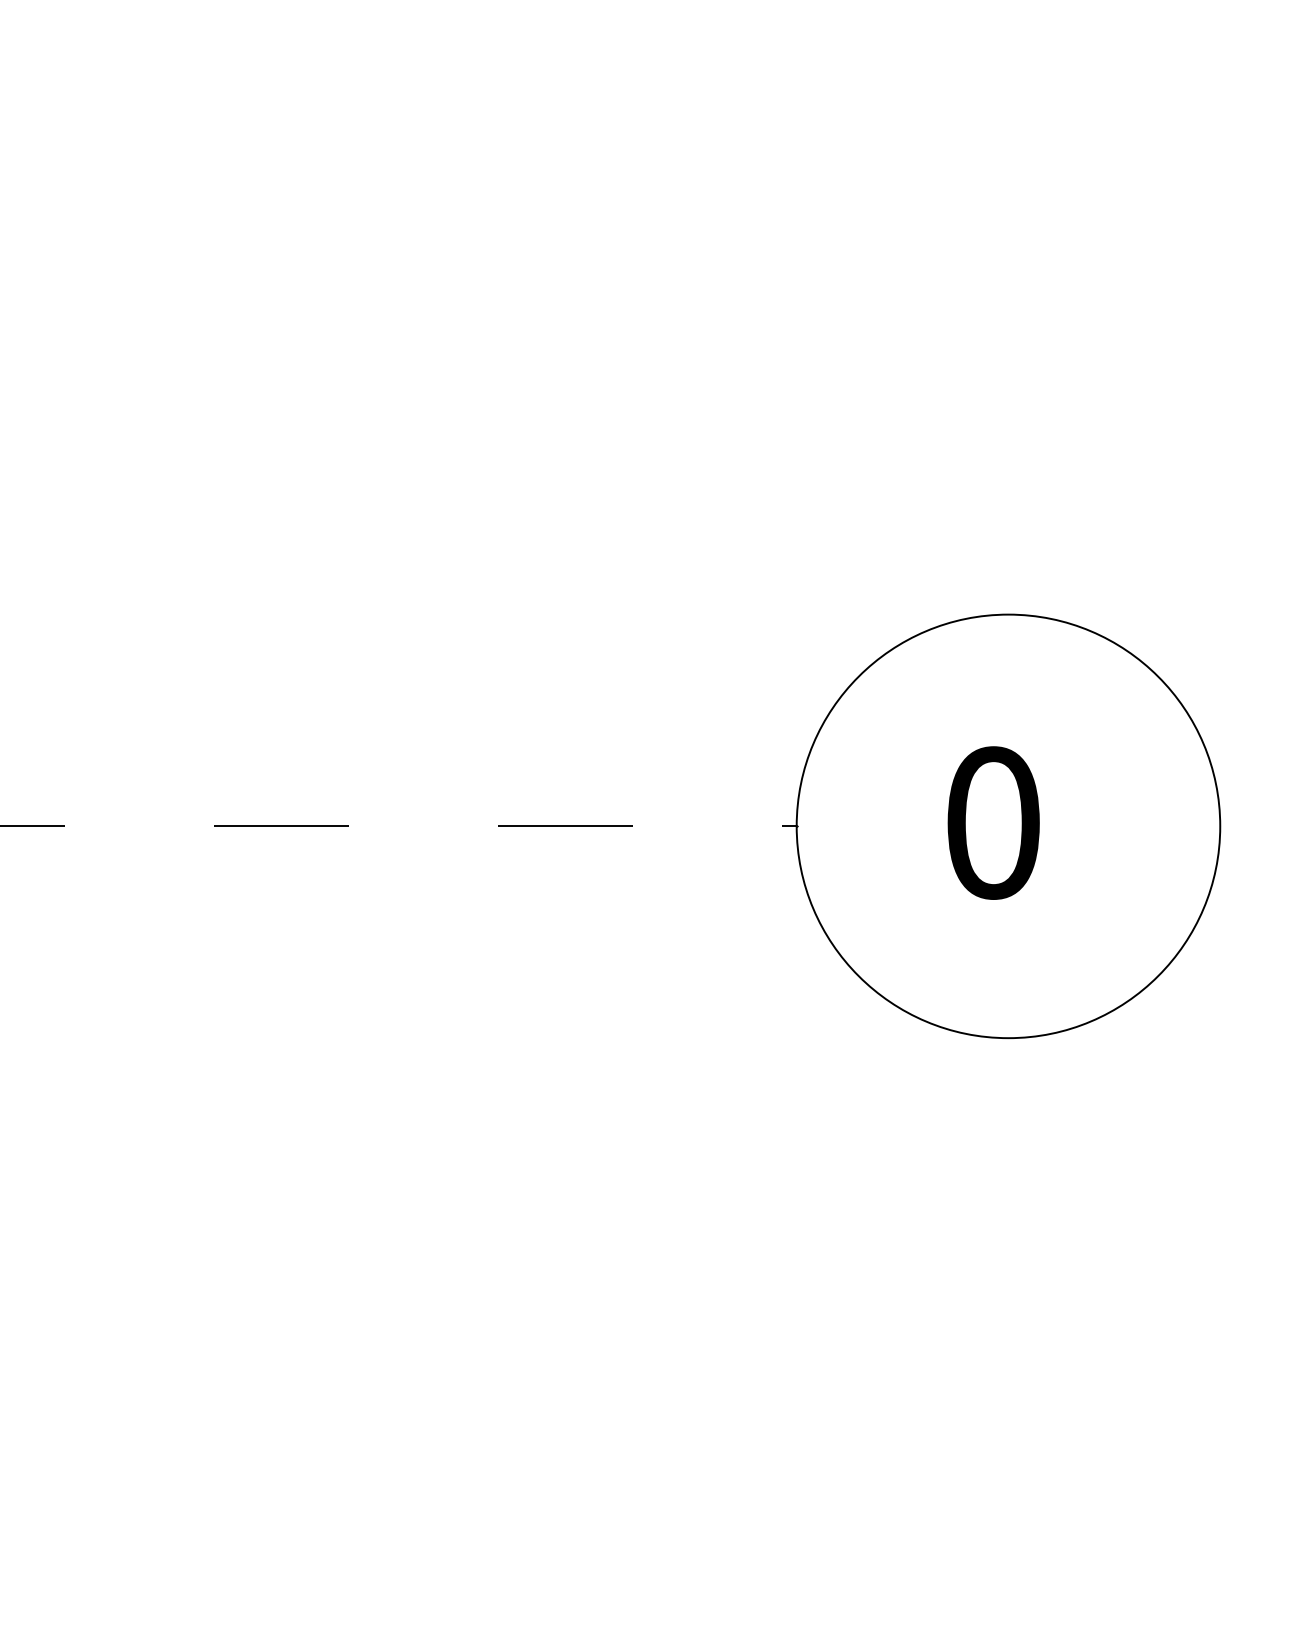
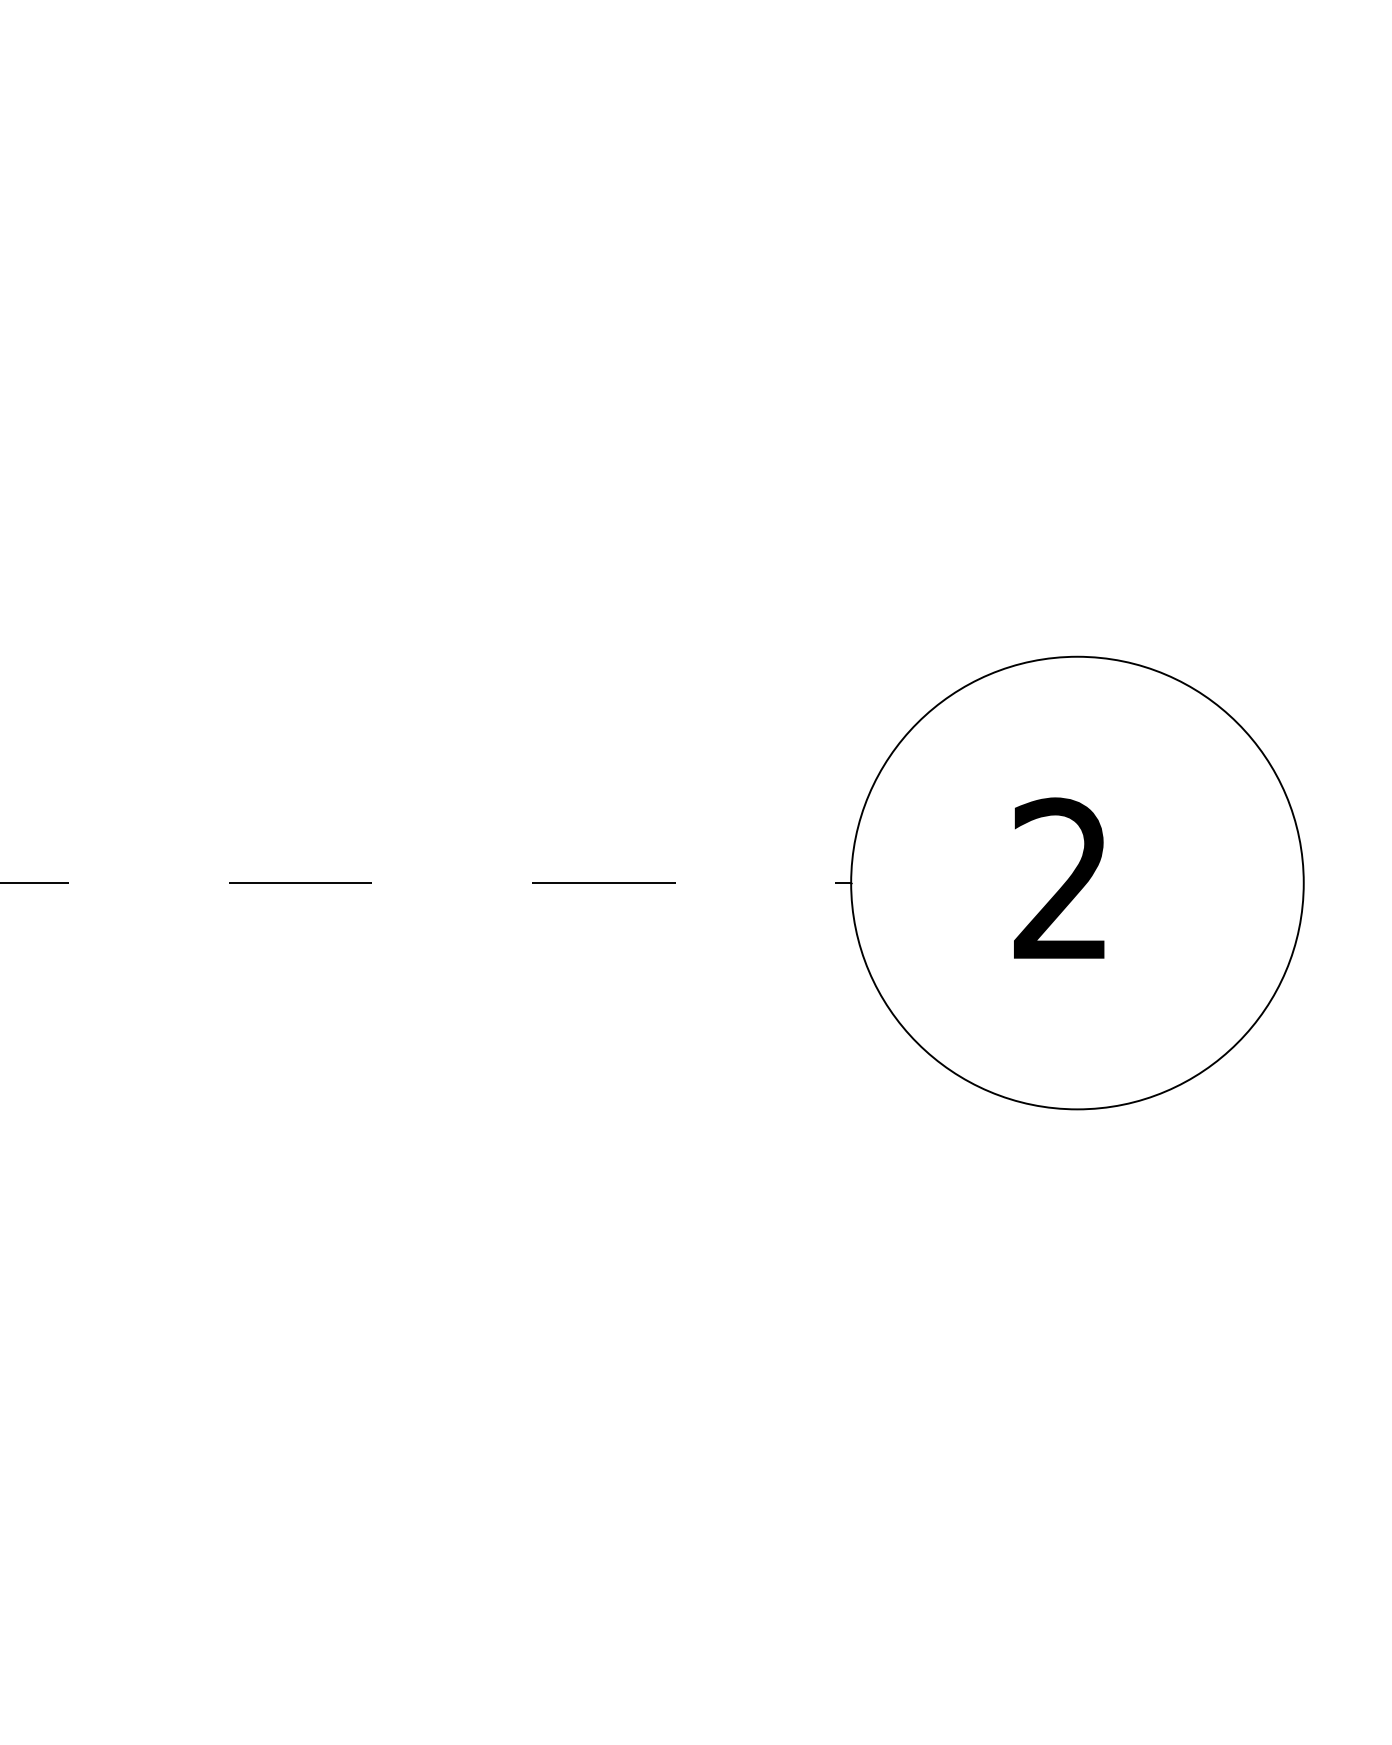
text: (993, 823) -> (1061, 879), 0 -> 2

